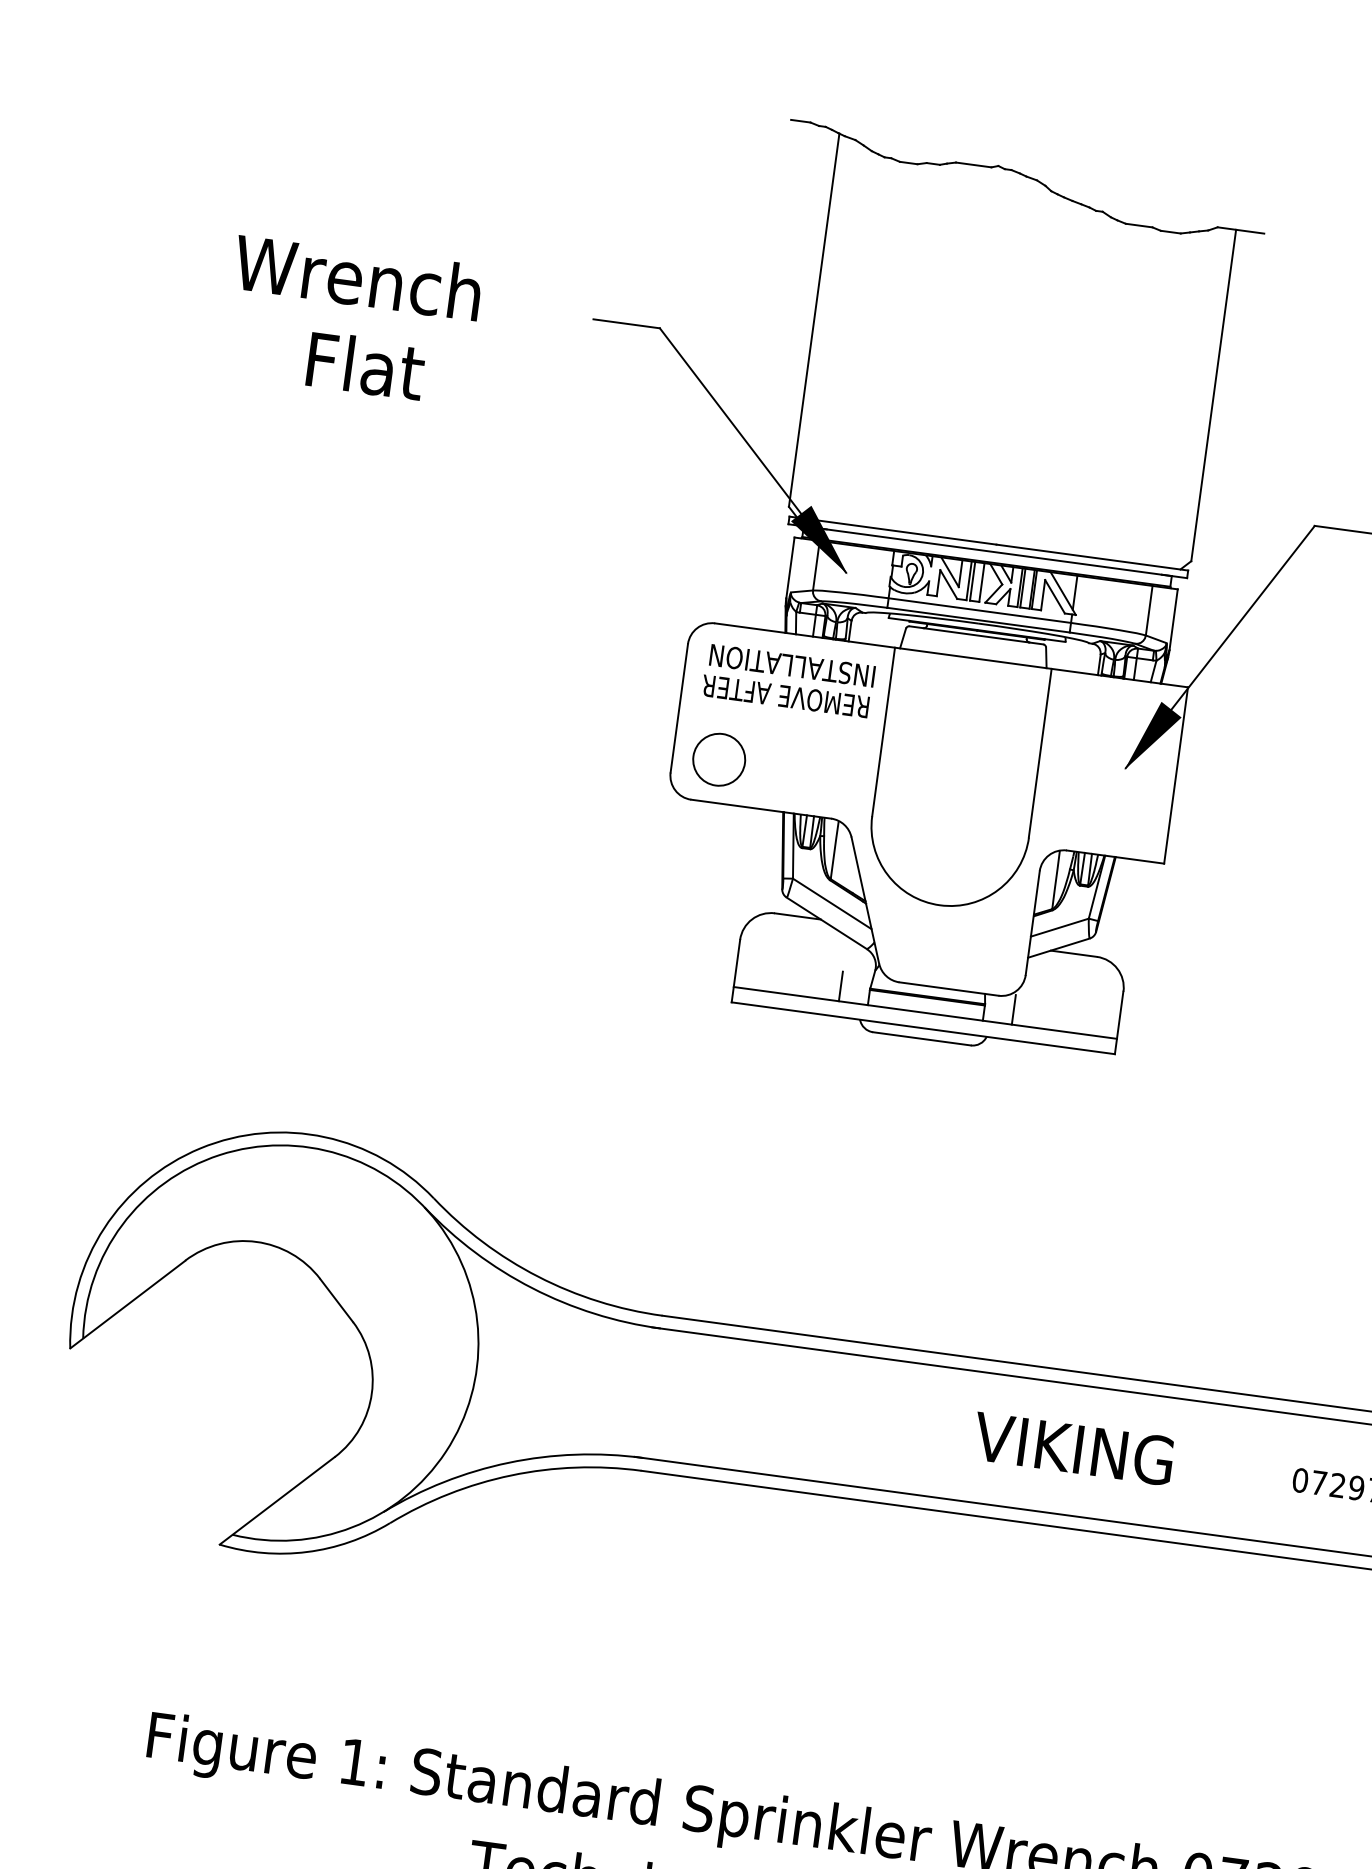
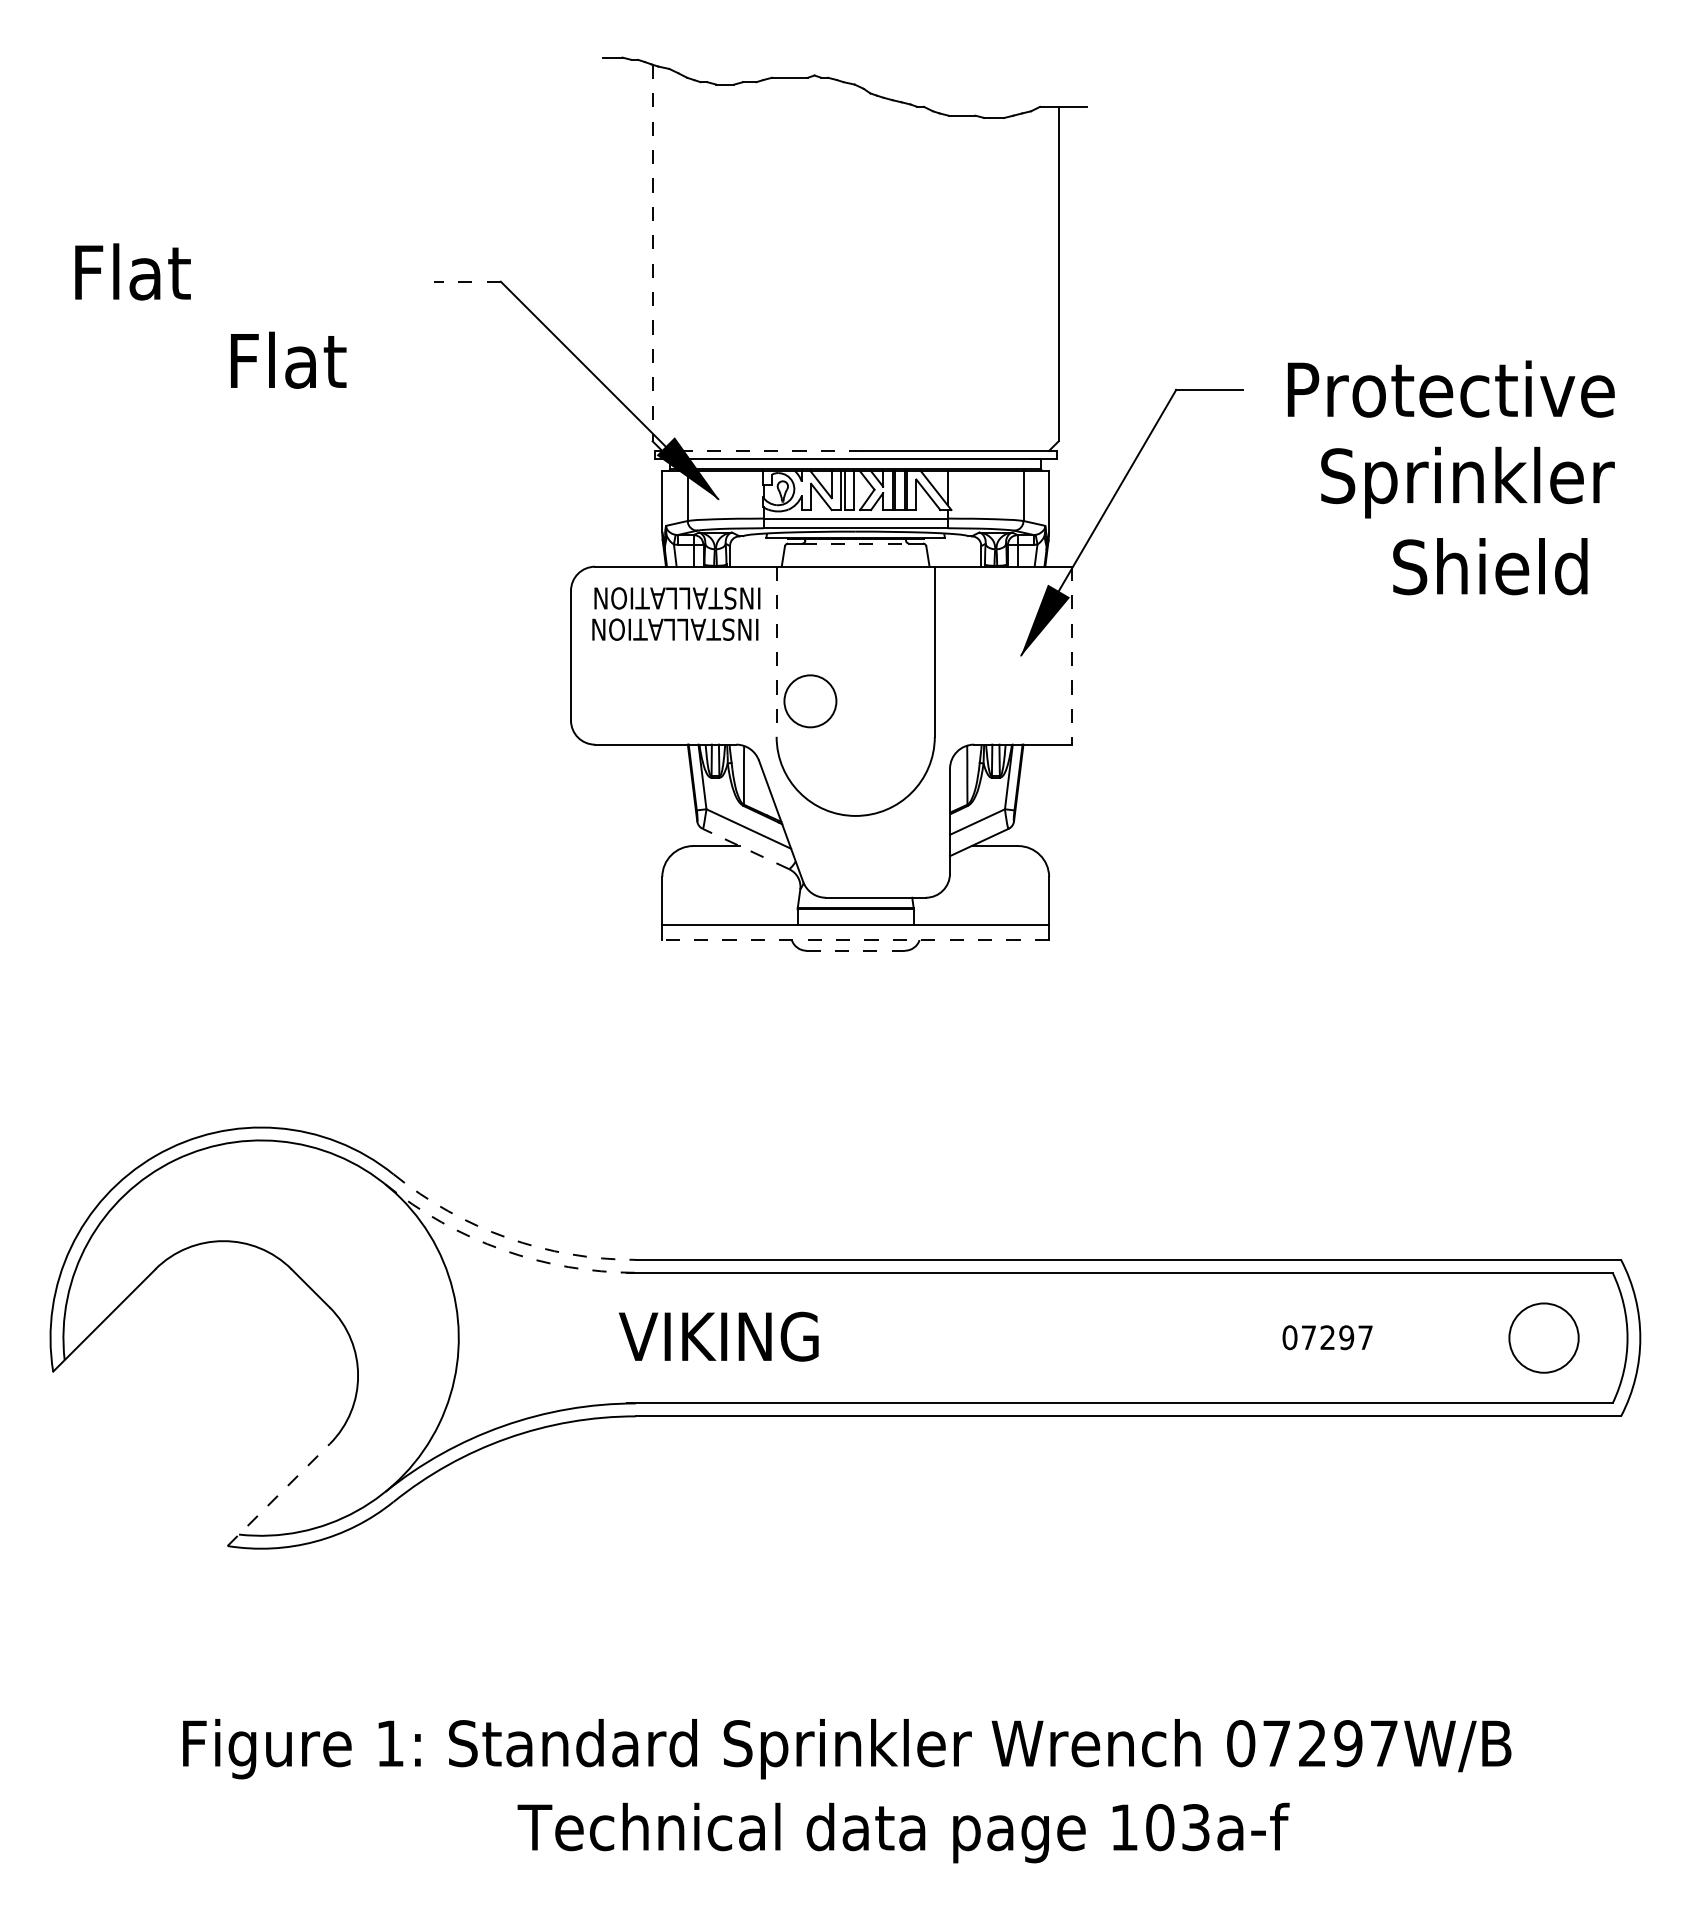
text: (357, 277) -> (194, 271), Wrench -> Flat
line: (813, 320) -> (652, 253), solid -> dashed
line: (626, 323) -> (467, 281), solid -> dashed
text: (365, 365) -> (288, 359), moved
line: (892, 530) -> (758, 450), solid -> dashed
line: (977, 635) -> (856, 543), solid -> dashed
text: (785, 696) -> (674, 629), REMOVE AFTER -> INSTALLATION
line: (883, 732) -> (776, 652), solid -> dashed
circle: (719, 759) -> (810, 701), moved
line: (1176, 775) -> (1072, 655), solid -> dashed
line: (827, 923) -> (746, 849), solid -> dashed
line: (841, 986) -> (768, 909), removed
line: (1013, 1009) -> (942, 909), removed
line: (923, 1028) -> (855, 940), solid -> dashed
line: (922, 1038) -> (856, 950), solid -> dashed
arc: (538, 1276) -> (507, 1237), solid -> dashed
arc: (532, 1288) -> (503, 1250), solid -> dashed
text: (1073, 1448) -> (718, 1336), moved
line: (278, 1500) -> (279, 1494), solid -> dashed

